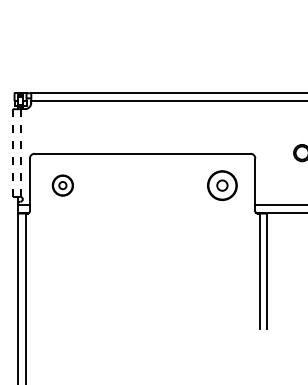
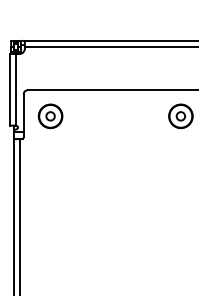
line: (12, 153) -> (9, 90), dashed -> solid
line: (20, 153) -> (16, 90), dashed -> solid
part: (62, 185) -> (50, 116), size x1.43

